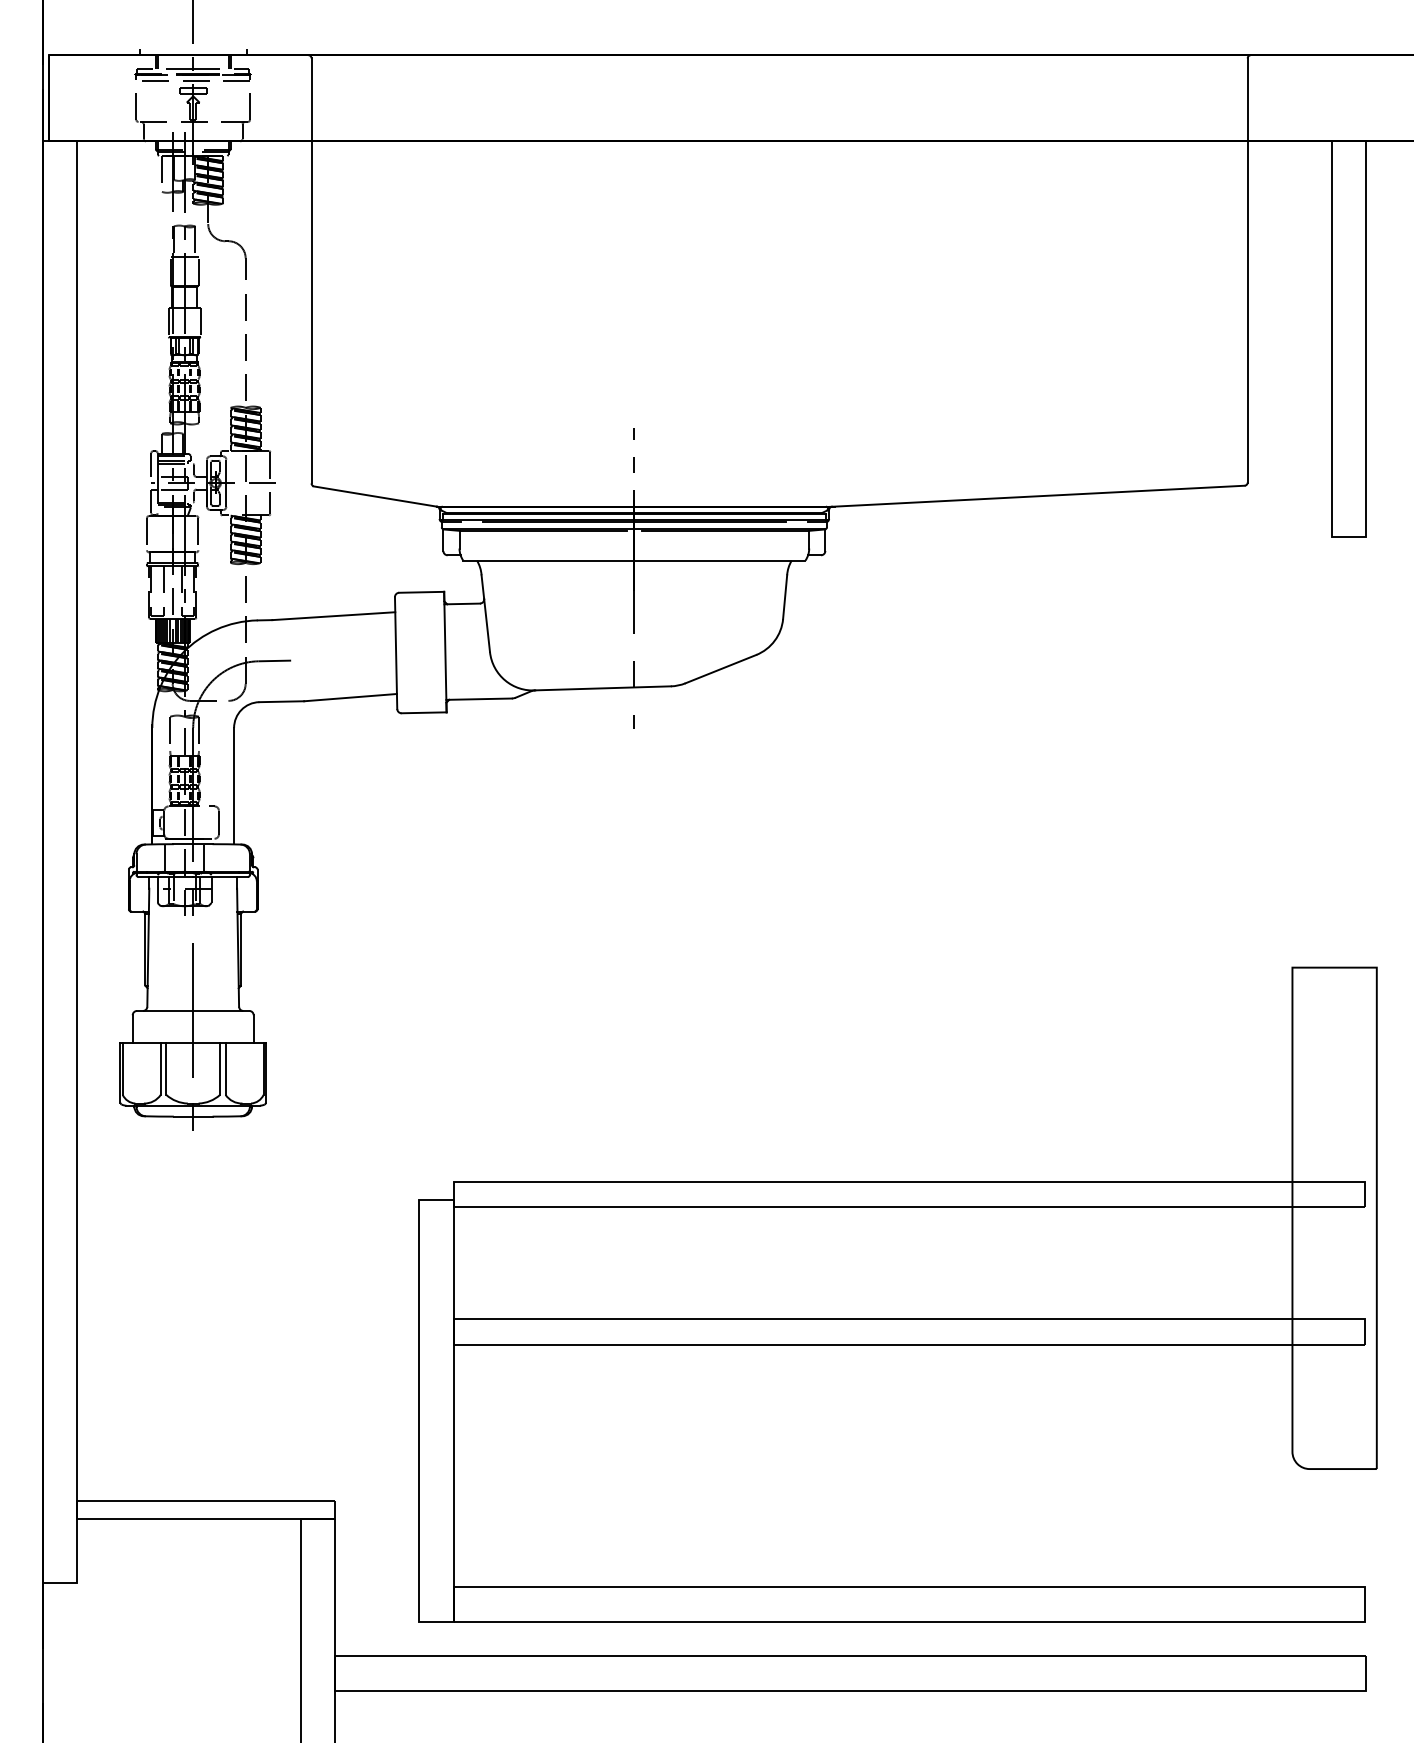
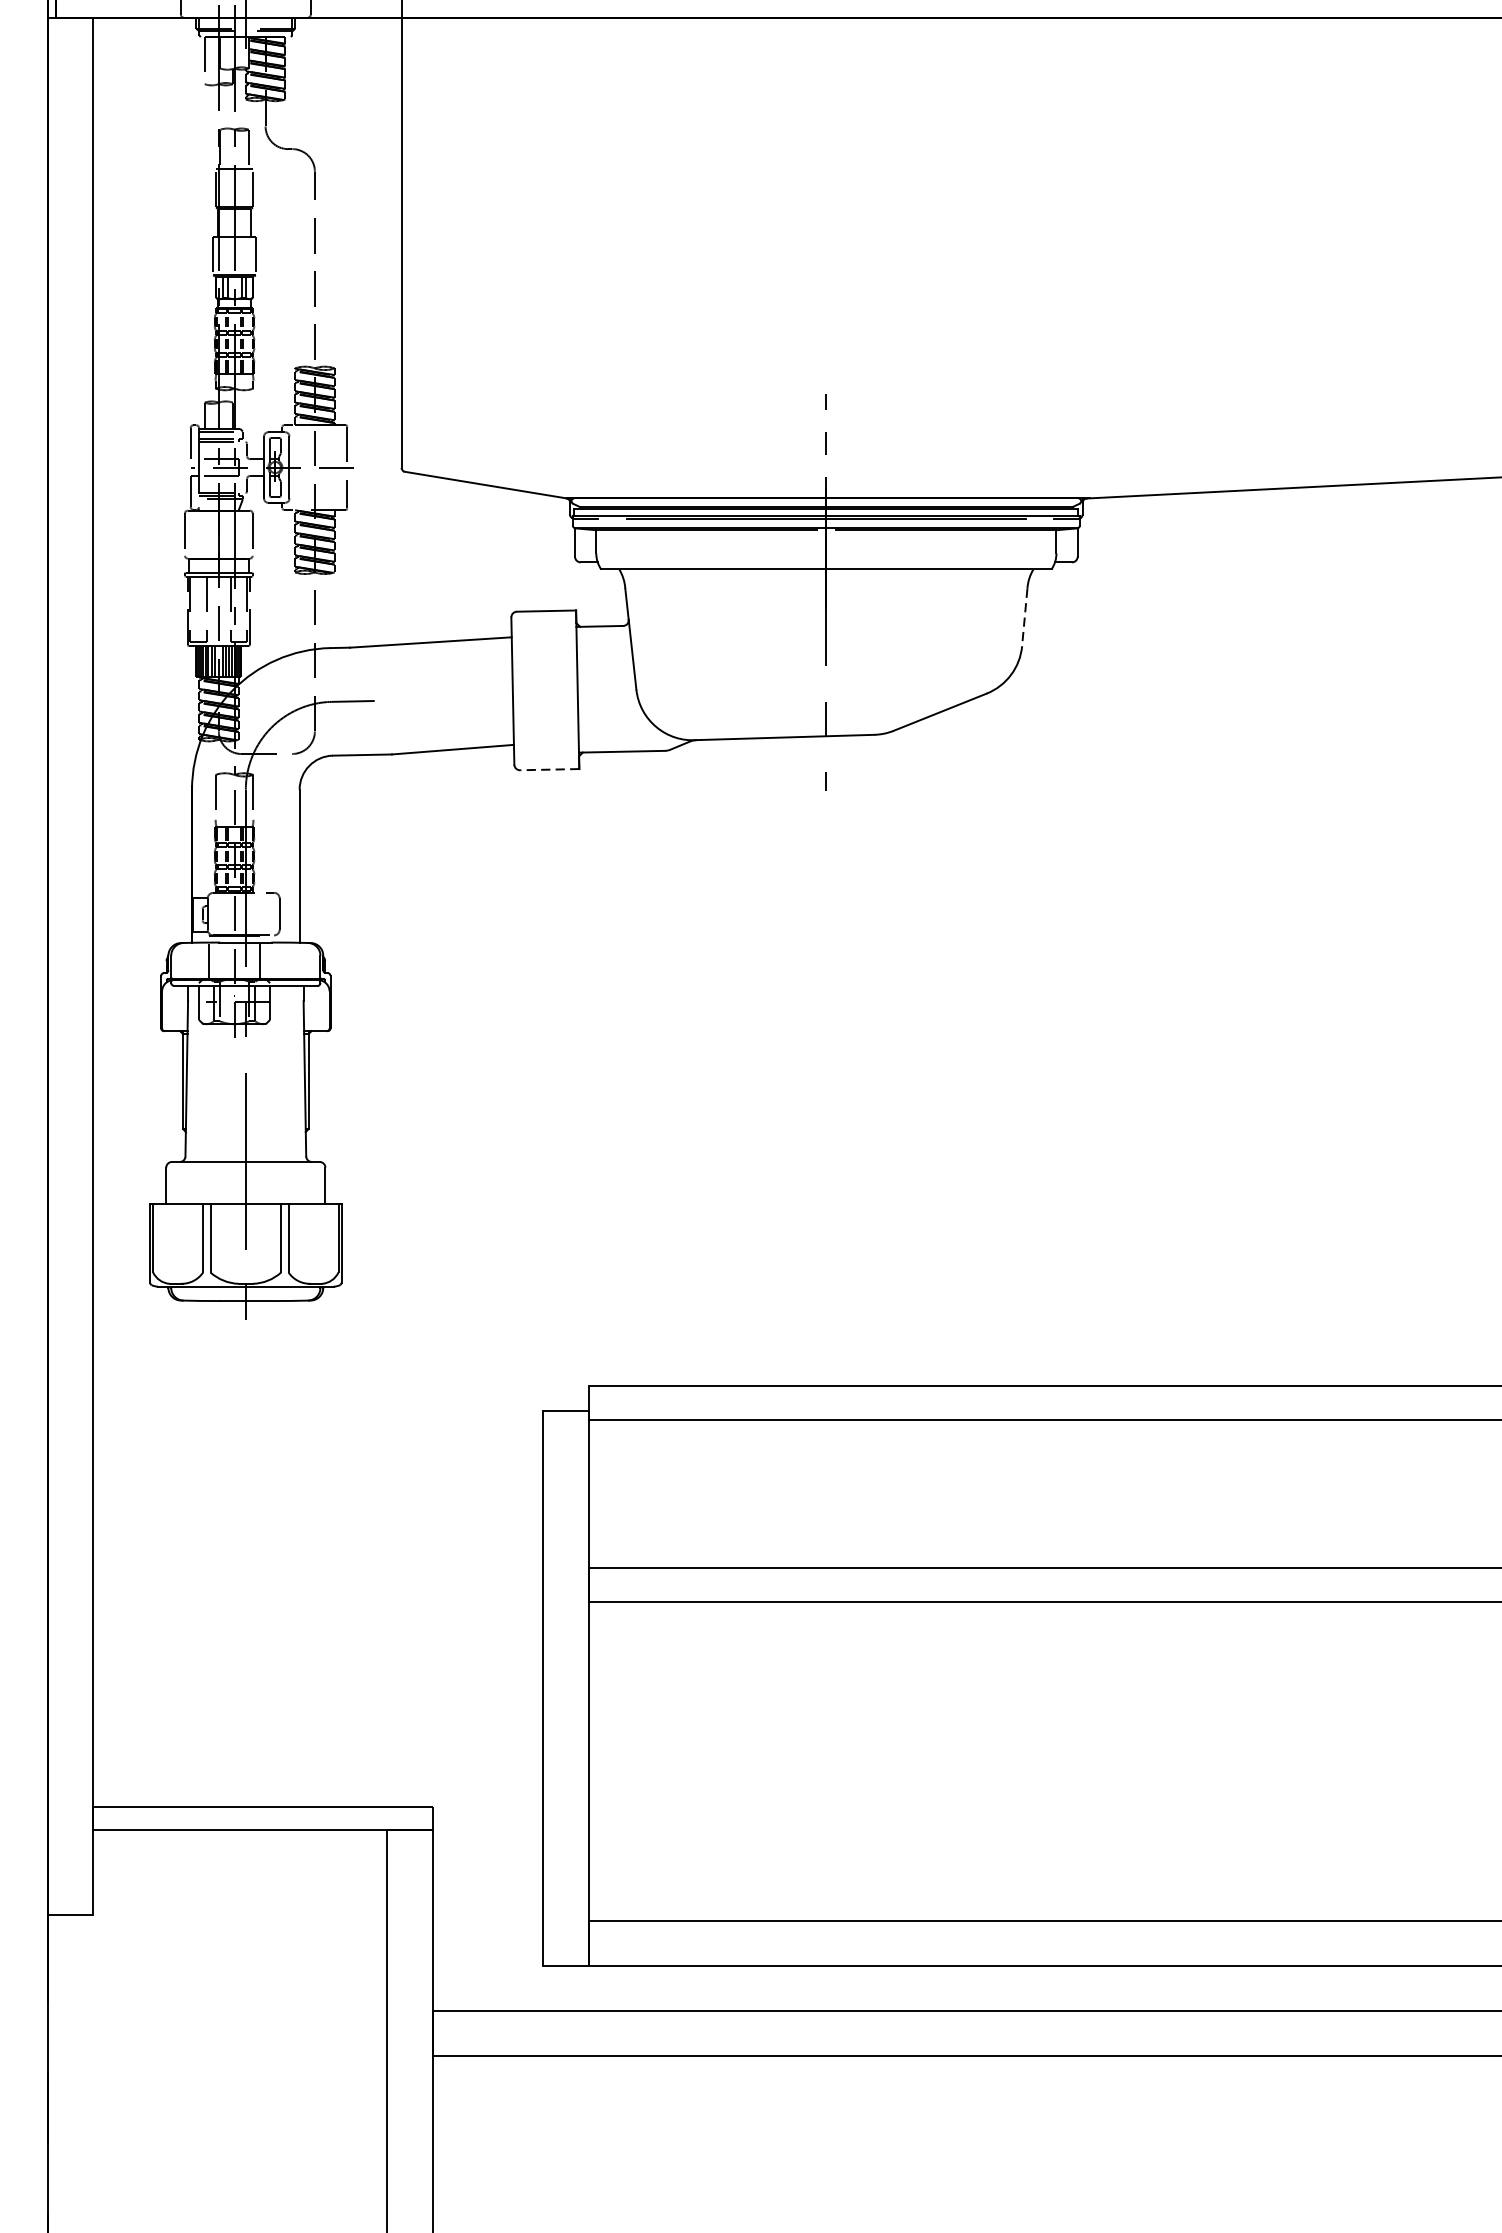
line: (785, 597) -> (1025, 617), solid -> dashed
line: (423, 712) -> (548, 769), solid -> dashed

